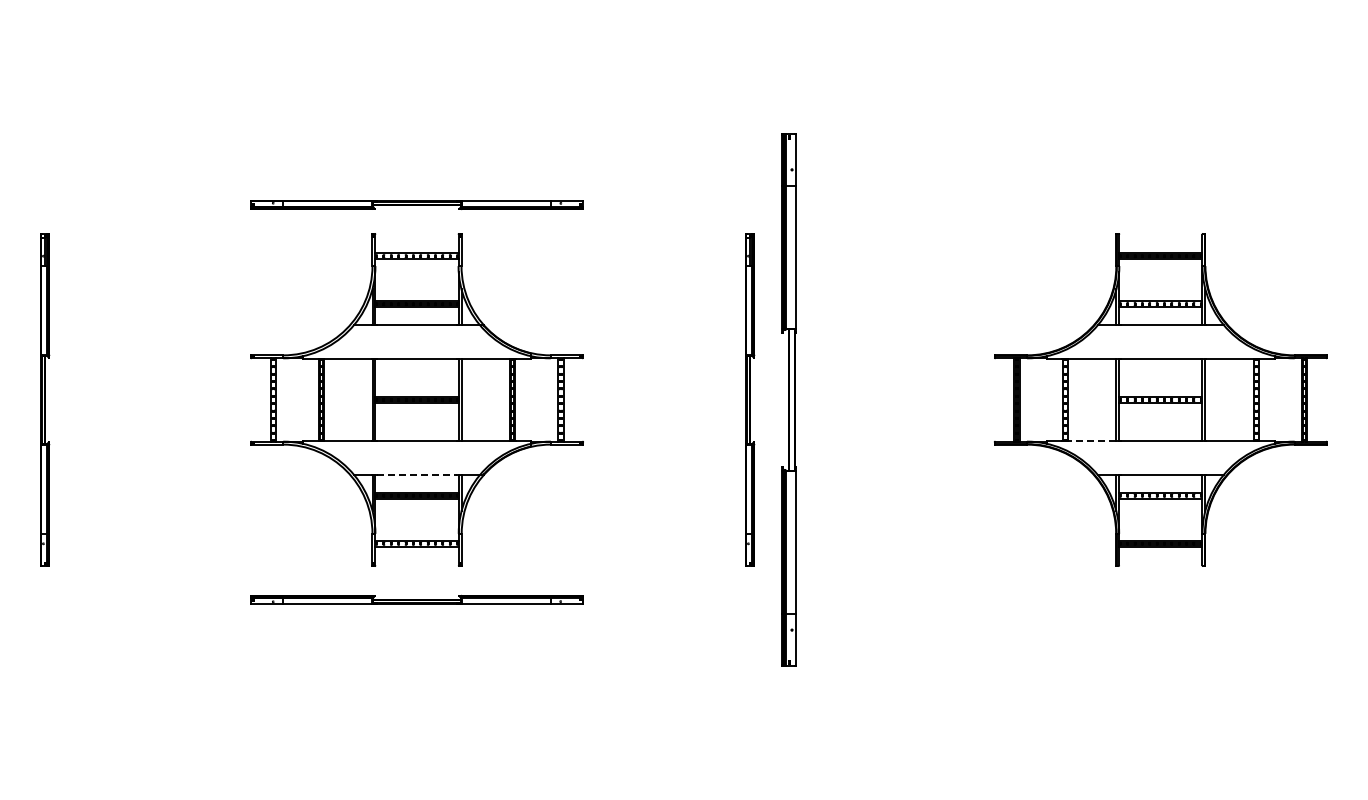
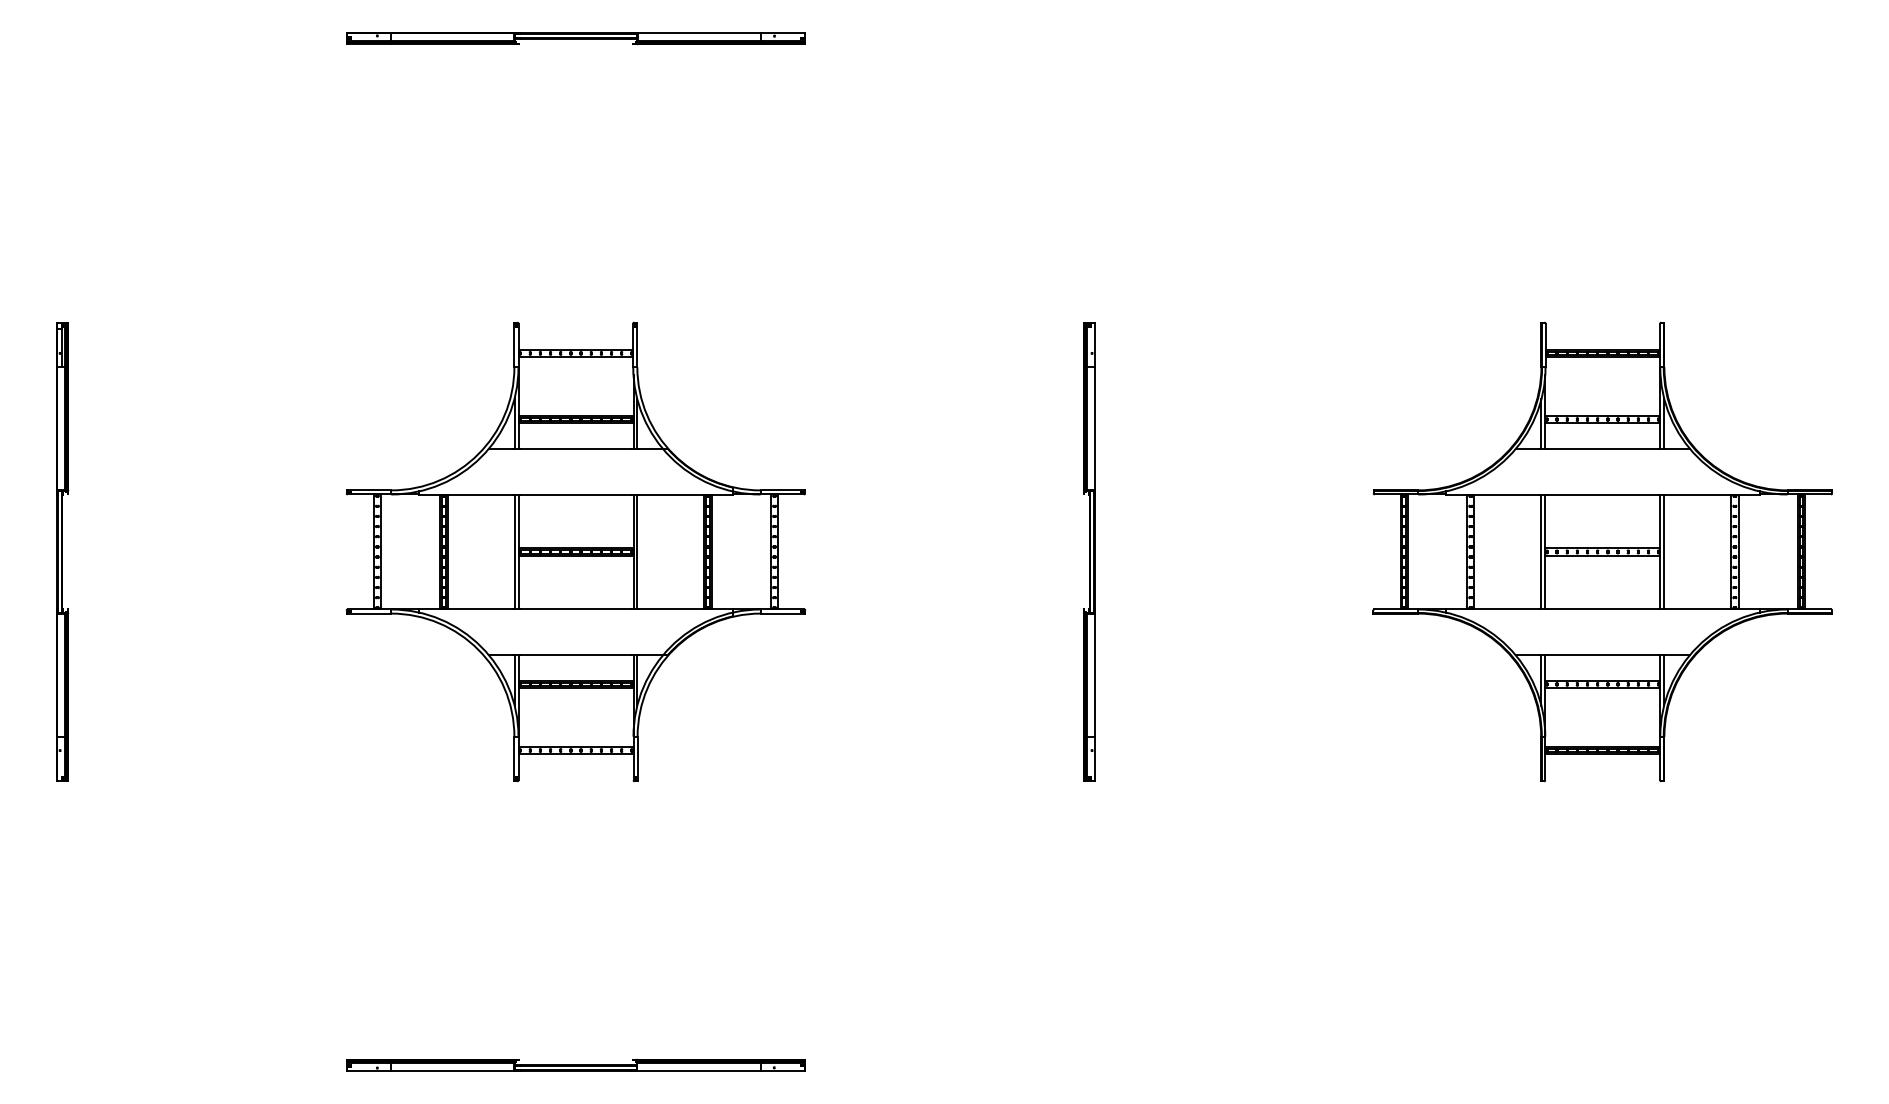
part: (416, 205) -> (575, 39), moved
part: (750, 399) -> (1036, 551), removed
part: (788, 399) -> (1088, 551), size x0.62
line: (1091, 441) -> (1507, 609), dashed -> solid
line: (417, 474) -> (576, 654), dashed -> solid
part: (416, 599) -> (575, 1064), moved

